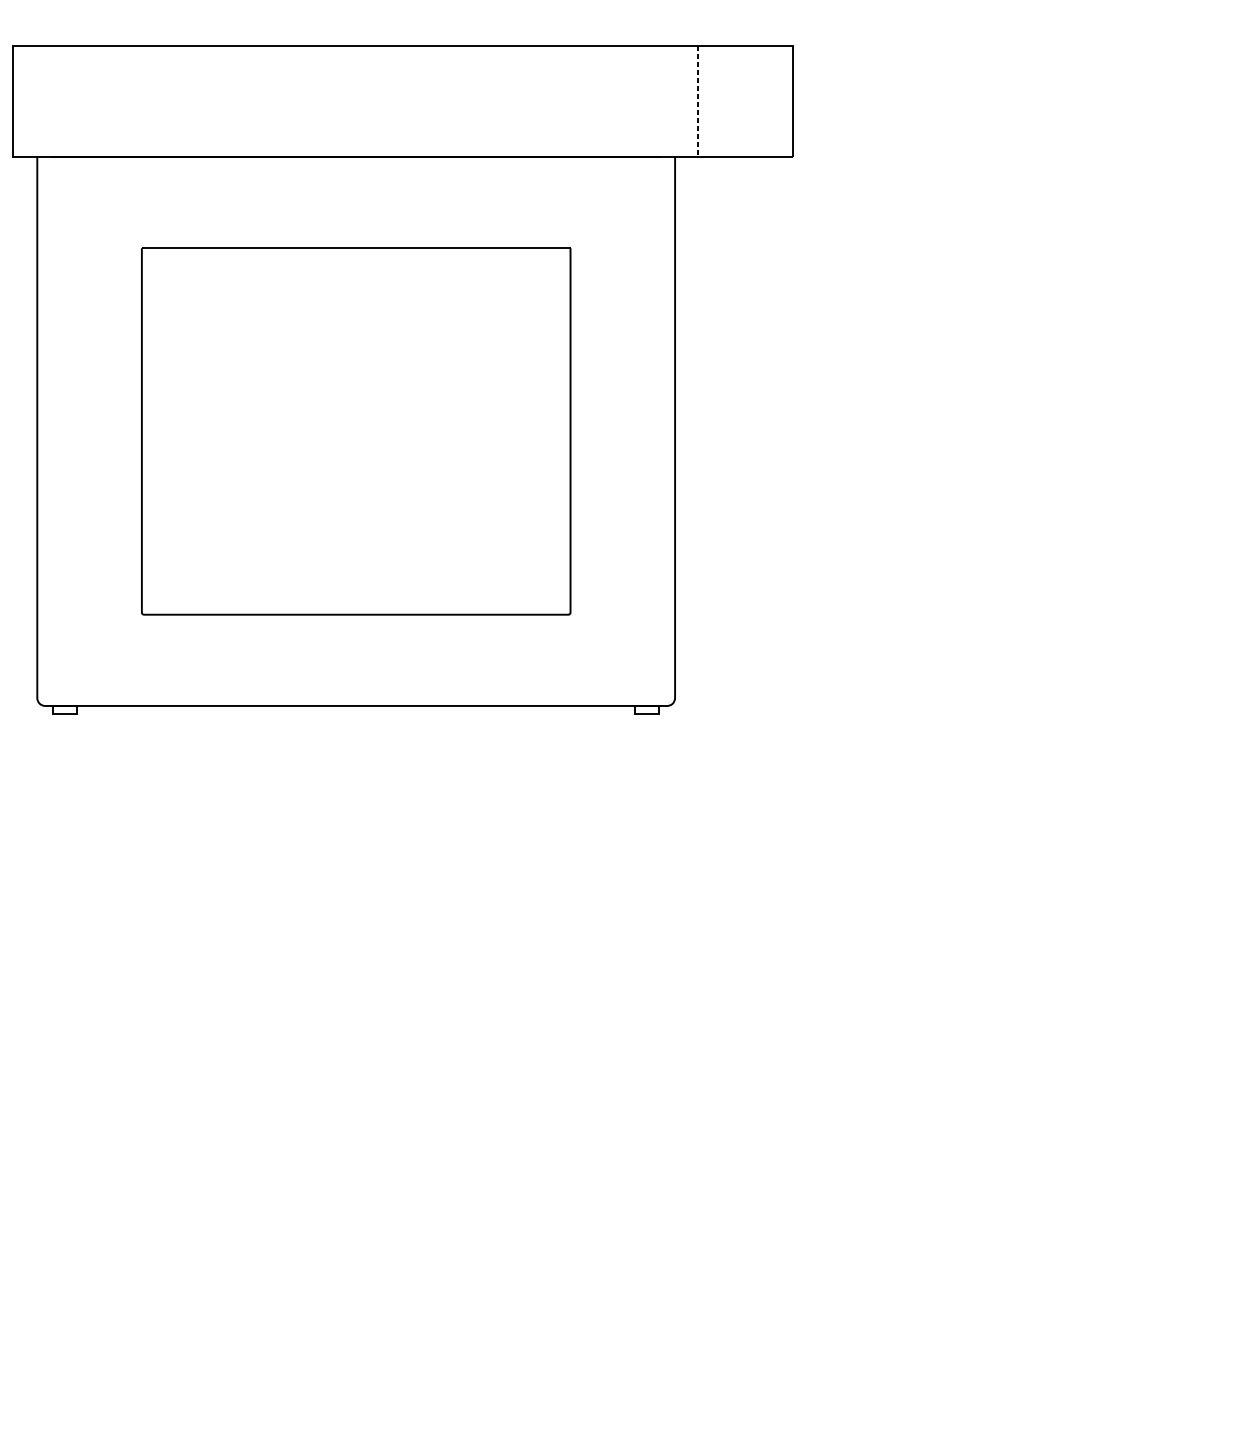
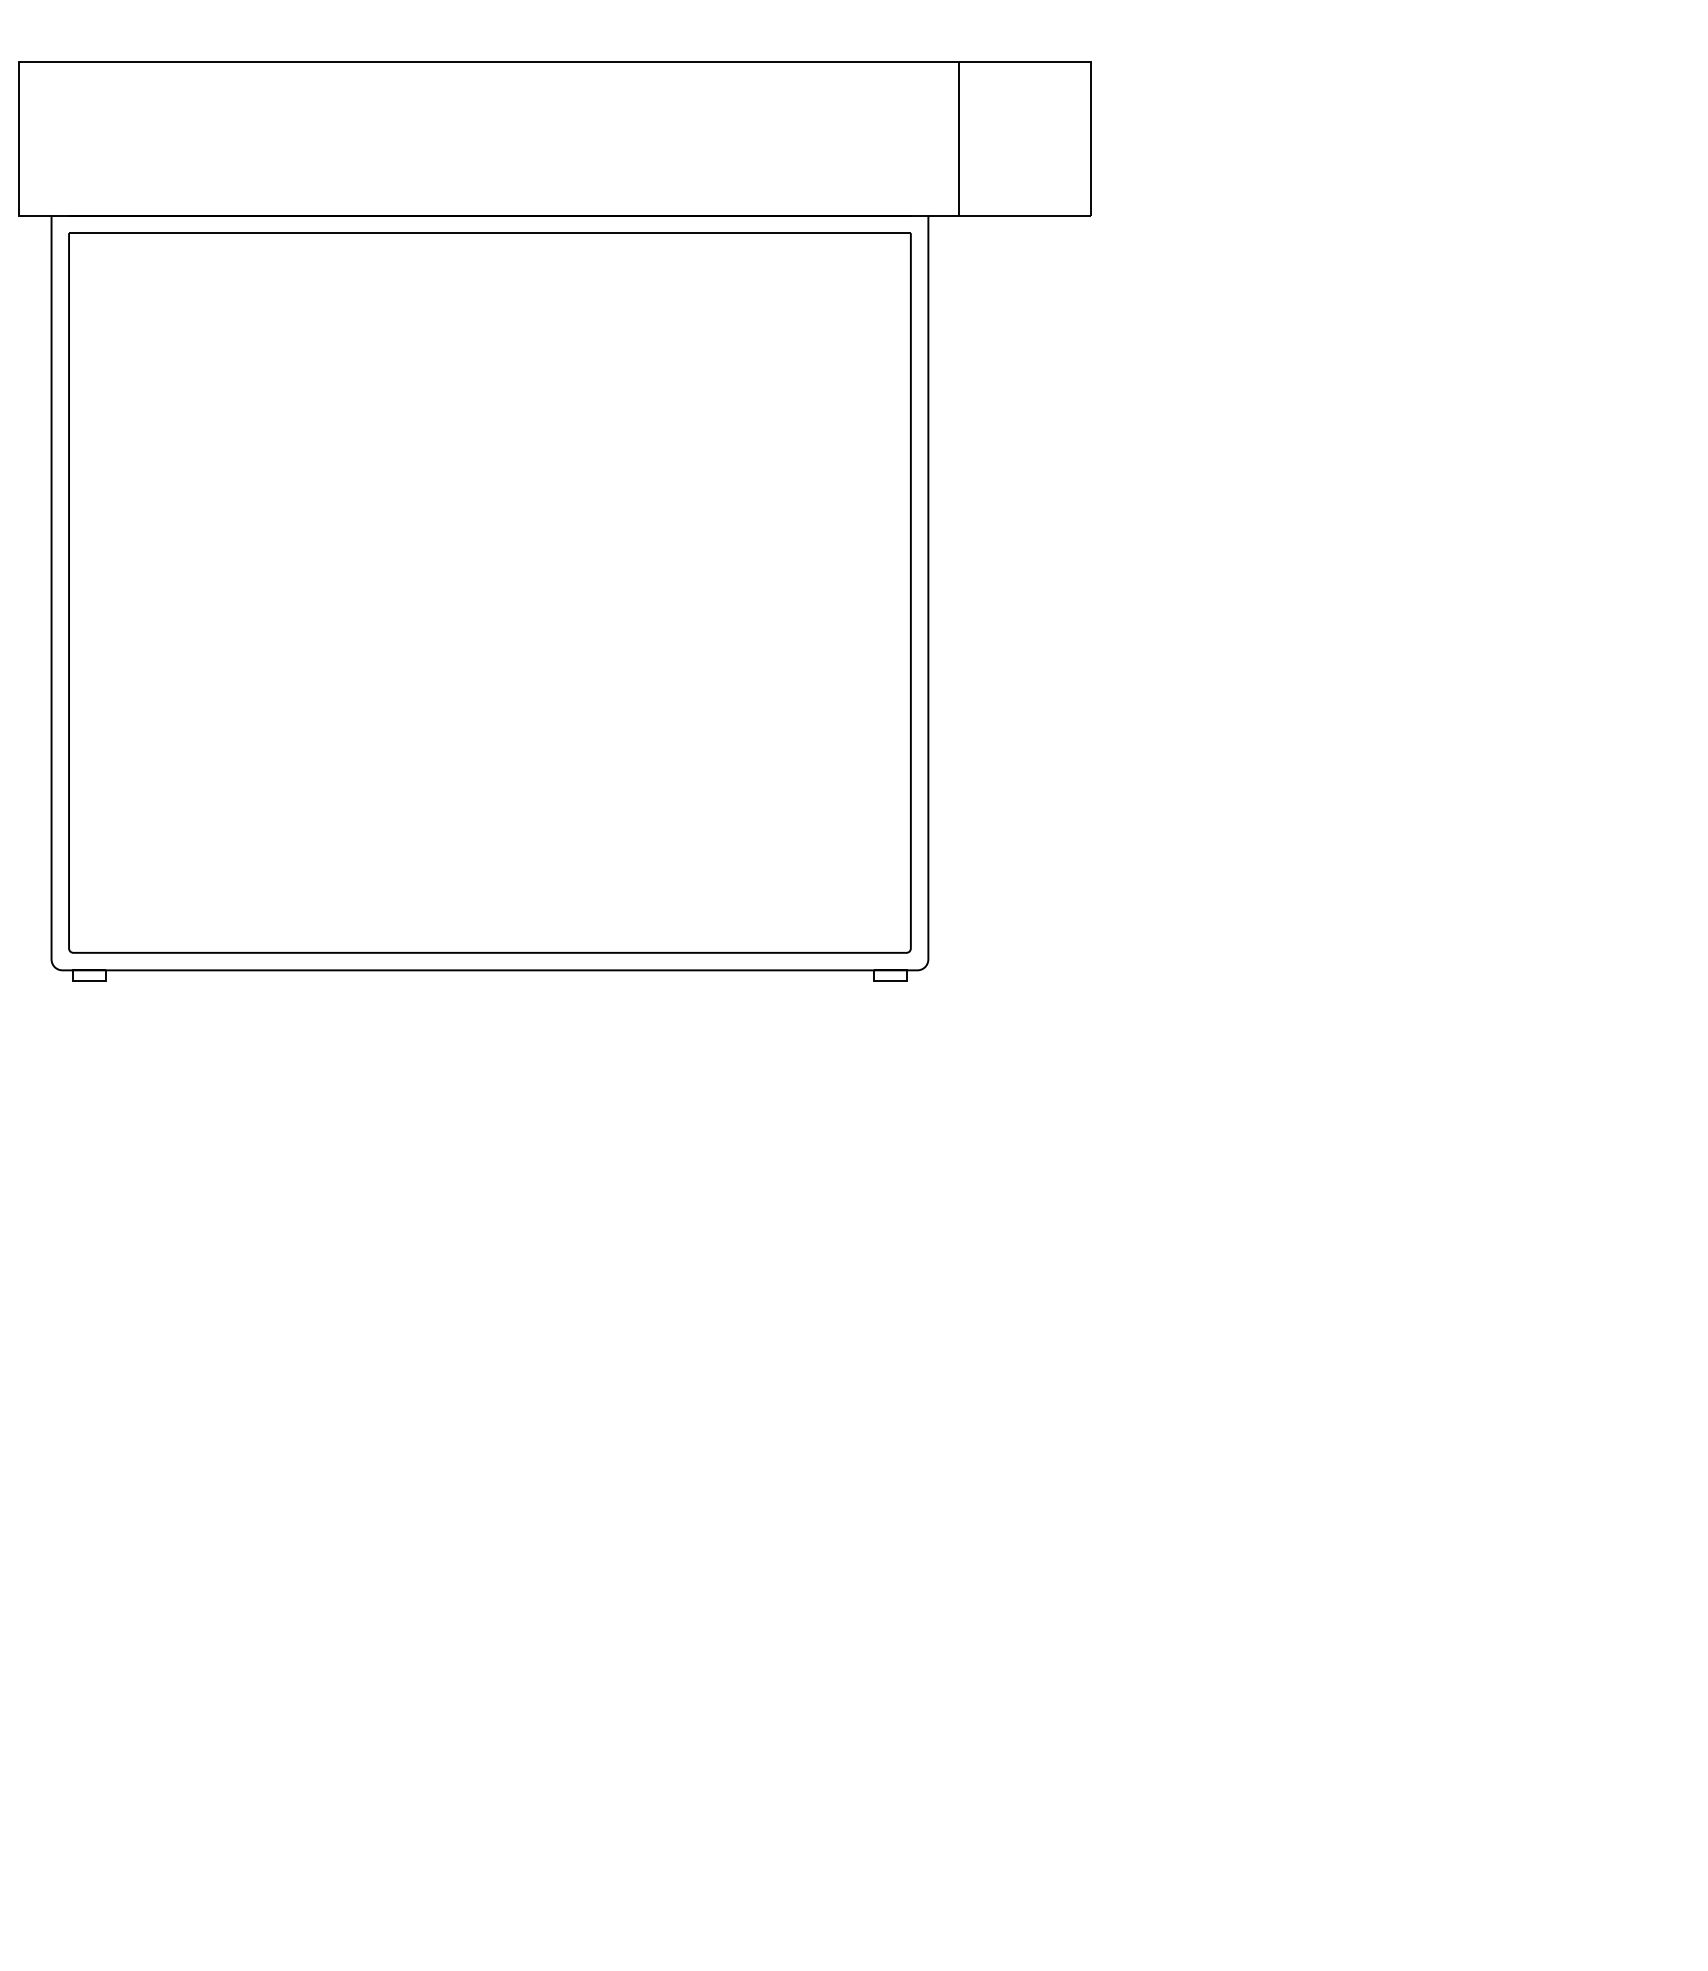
line: (697, 101) -> (959, 139), dashed -> solid
part: (355, 431) -> (489, 592), size x1.43

